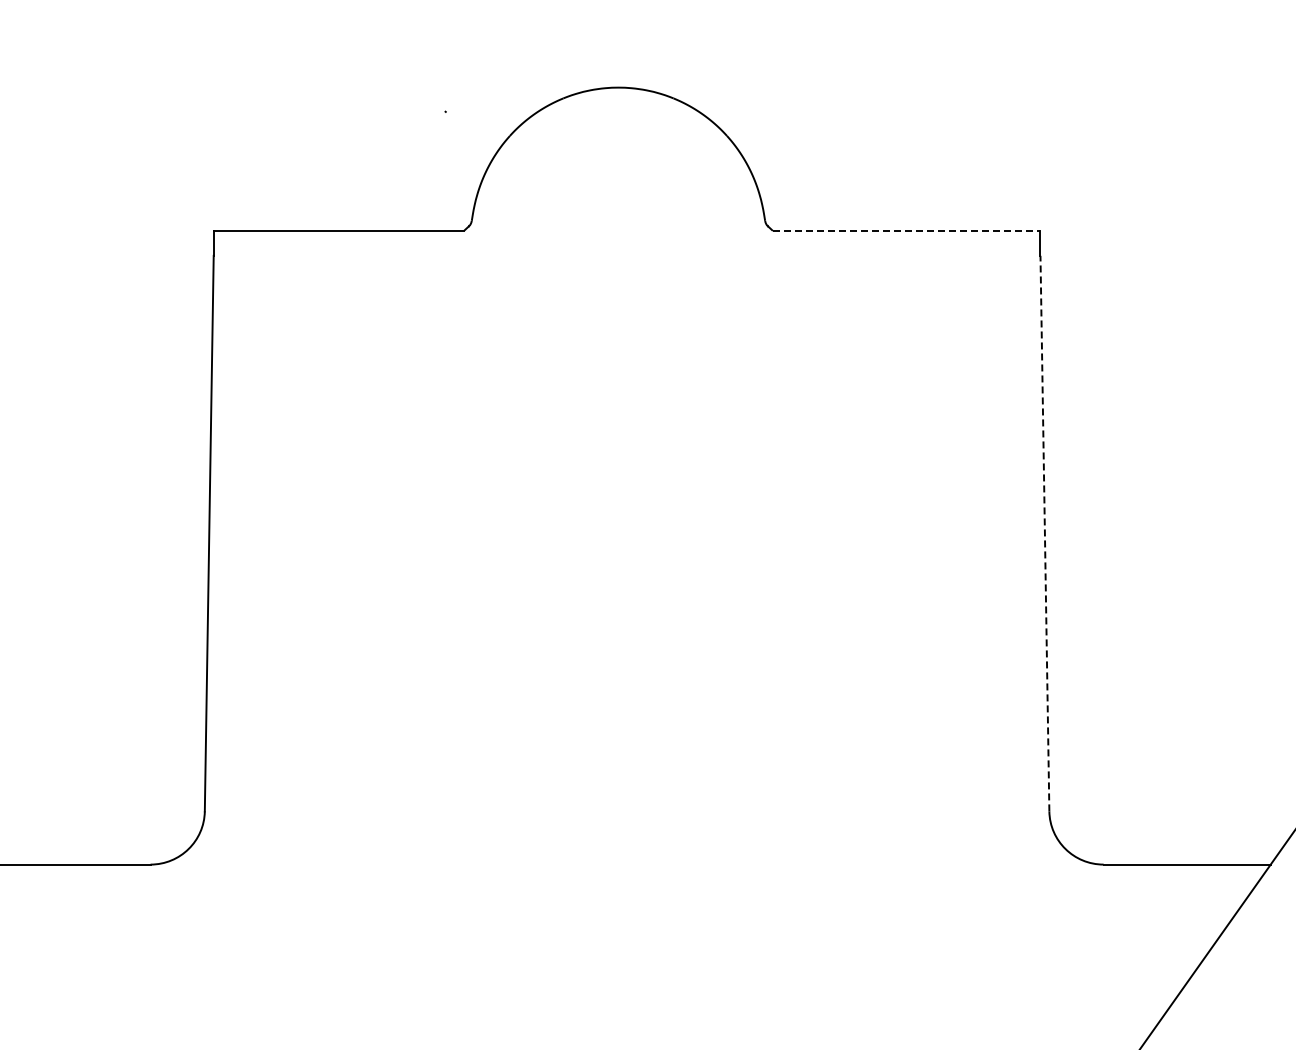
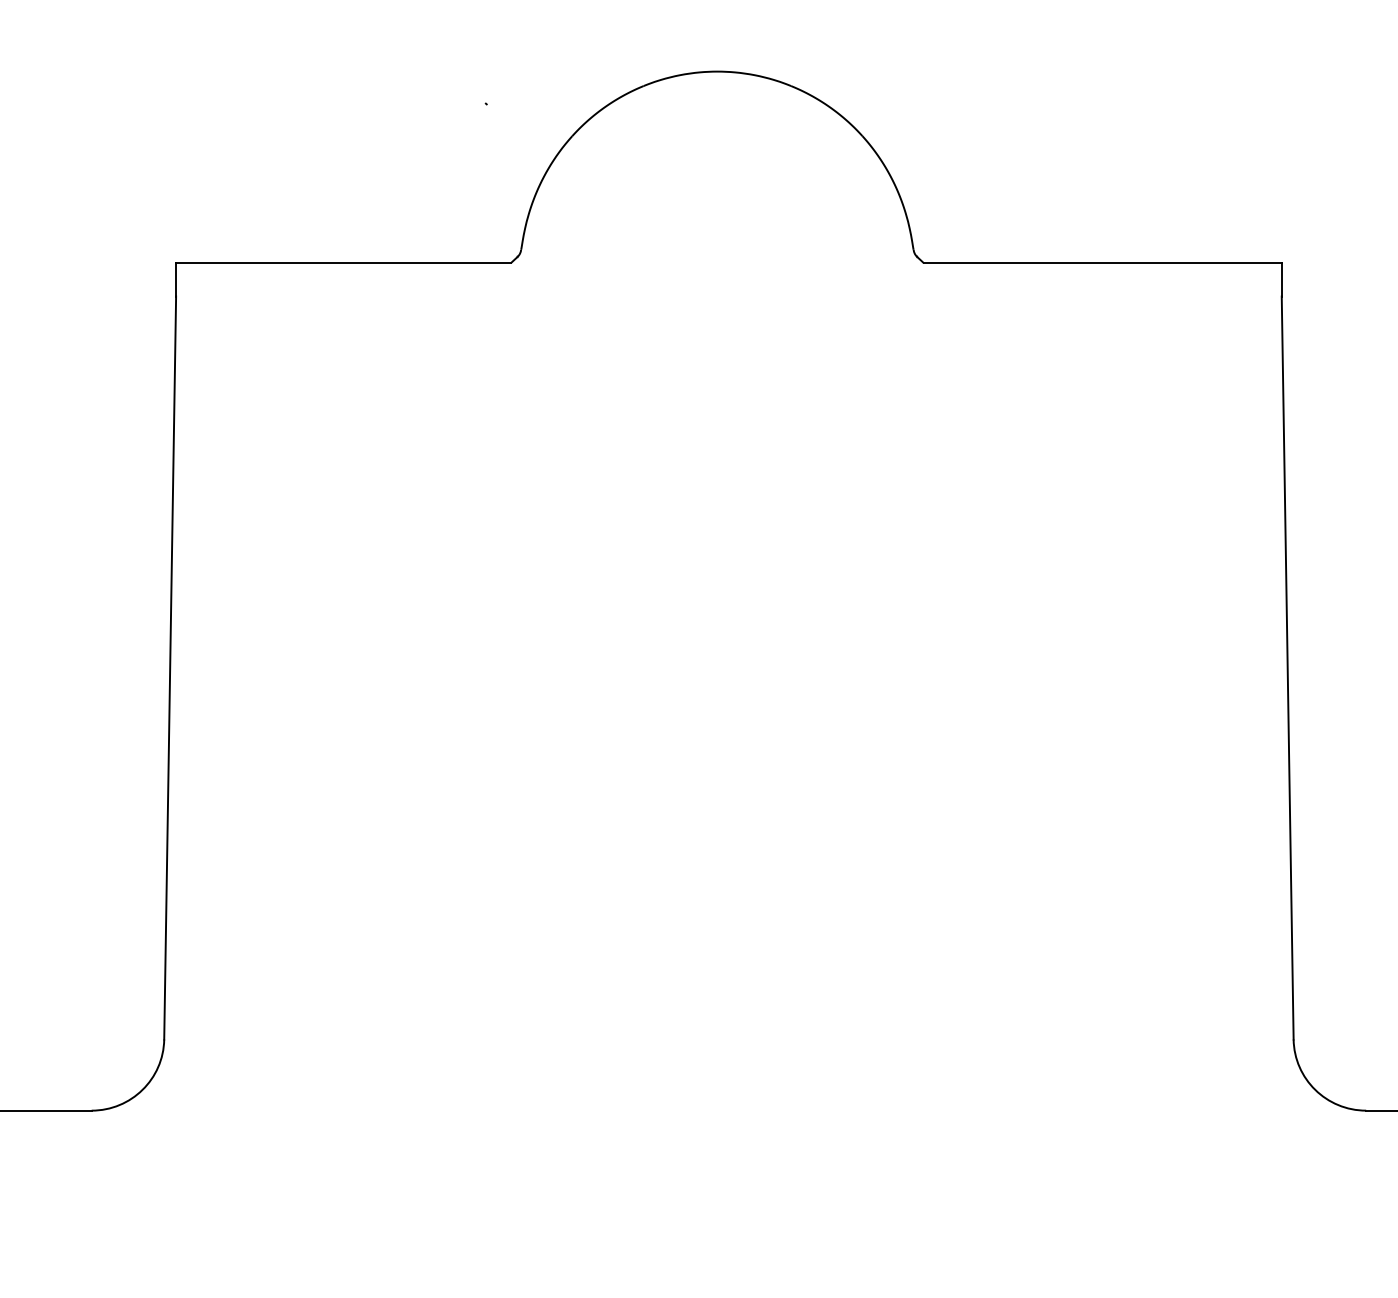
line: (906, 230) -> (1102, 262), dashed -> solid
line: (1044, 533) -> (1287, 667), dashed -> solid

